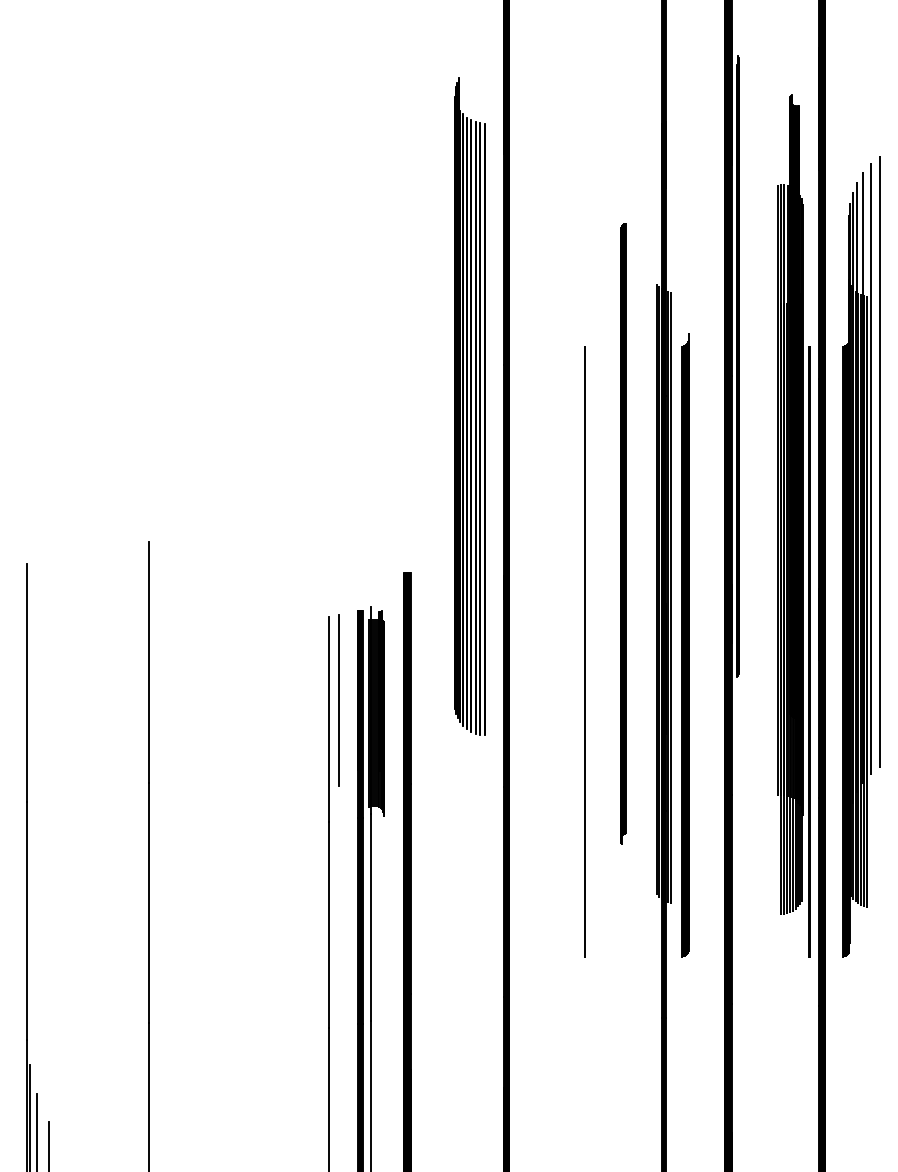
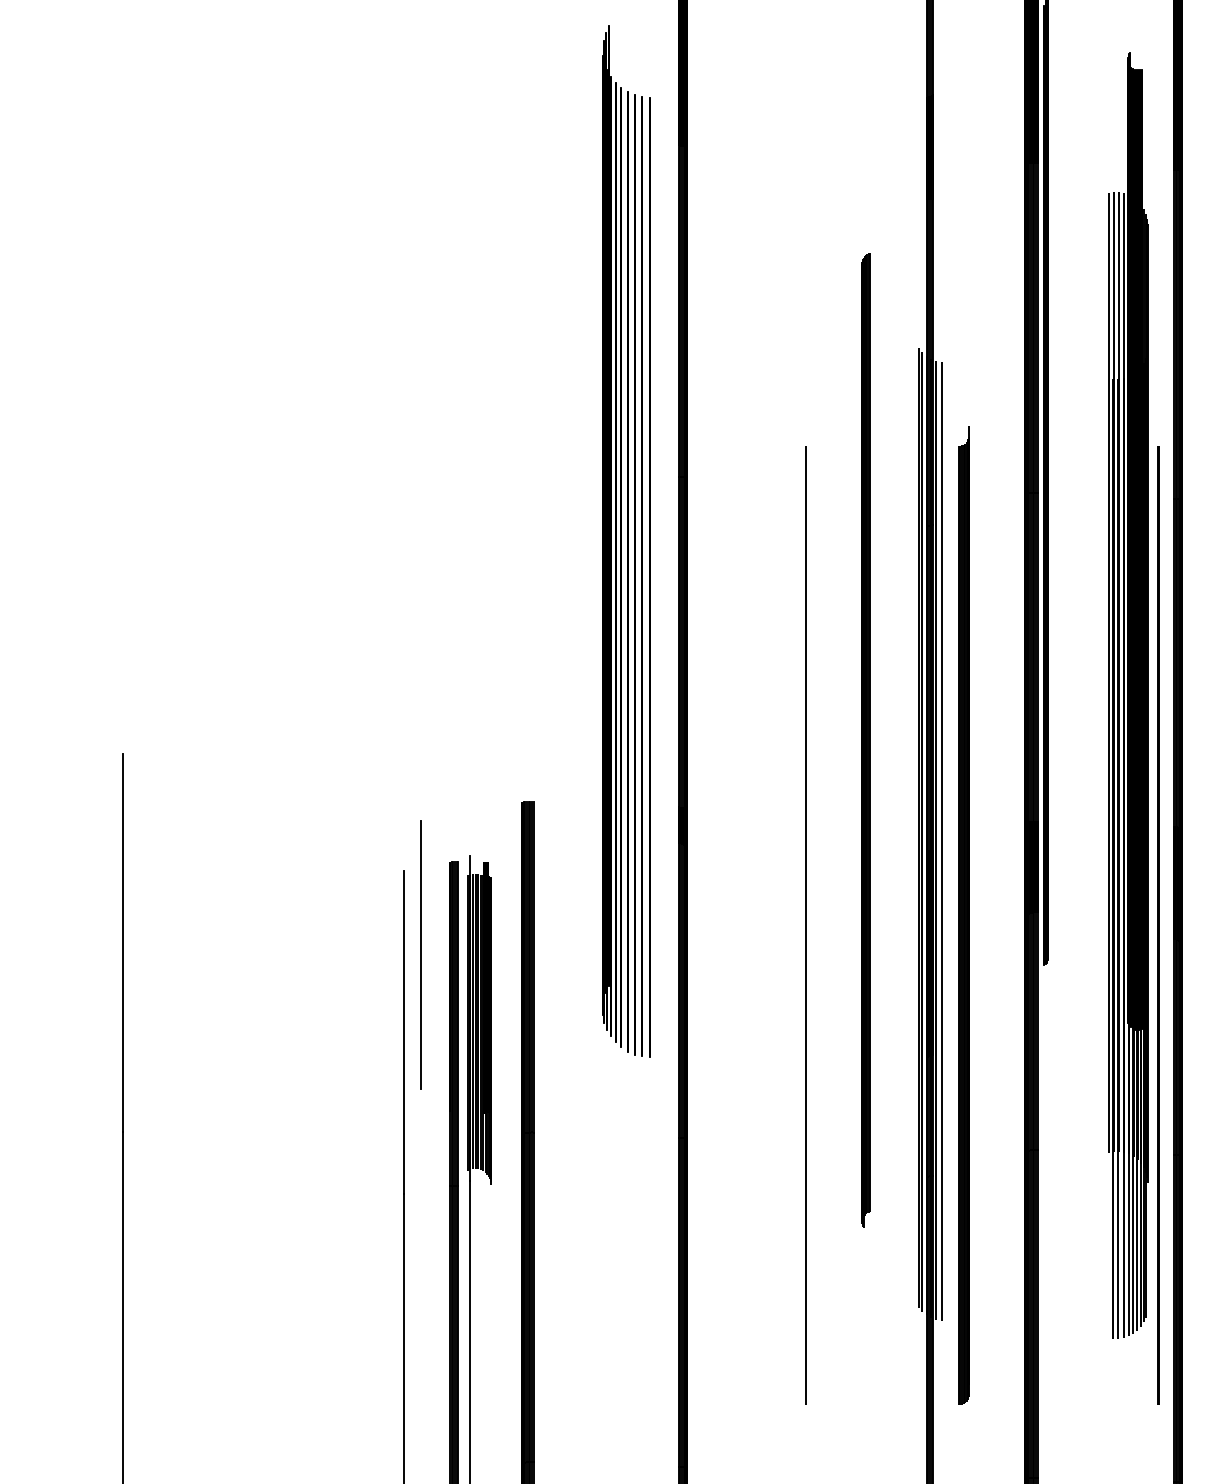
line: (338, 700) -> (419, 955), moved

